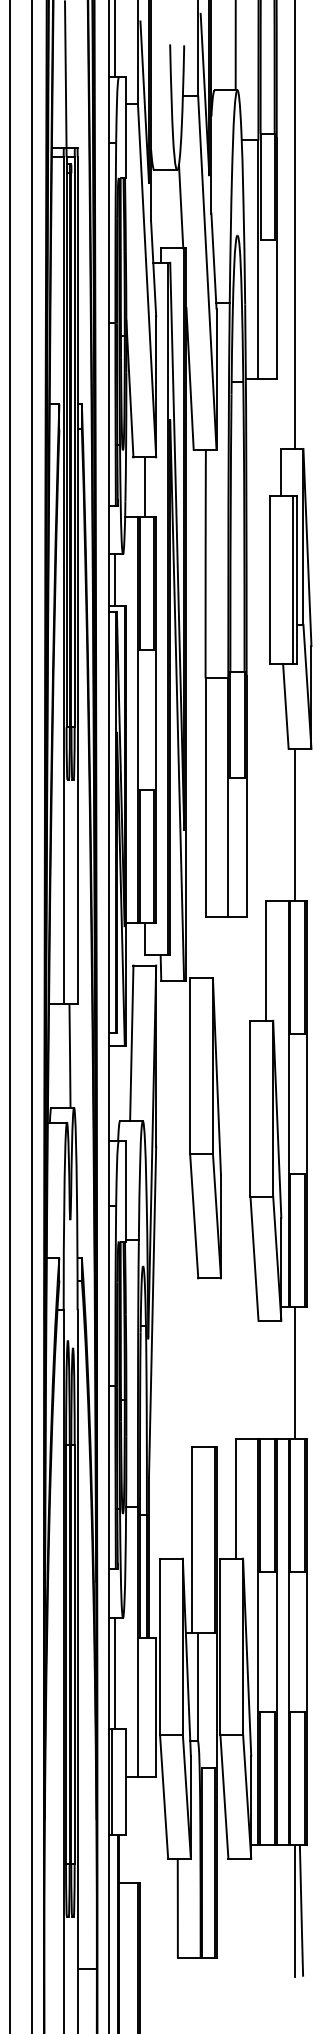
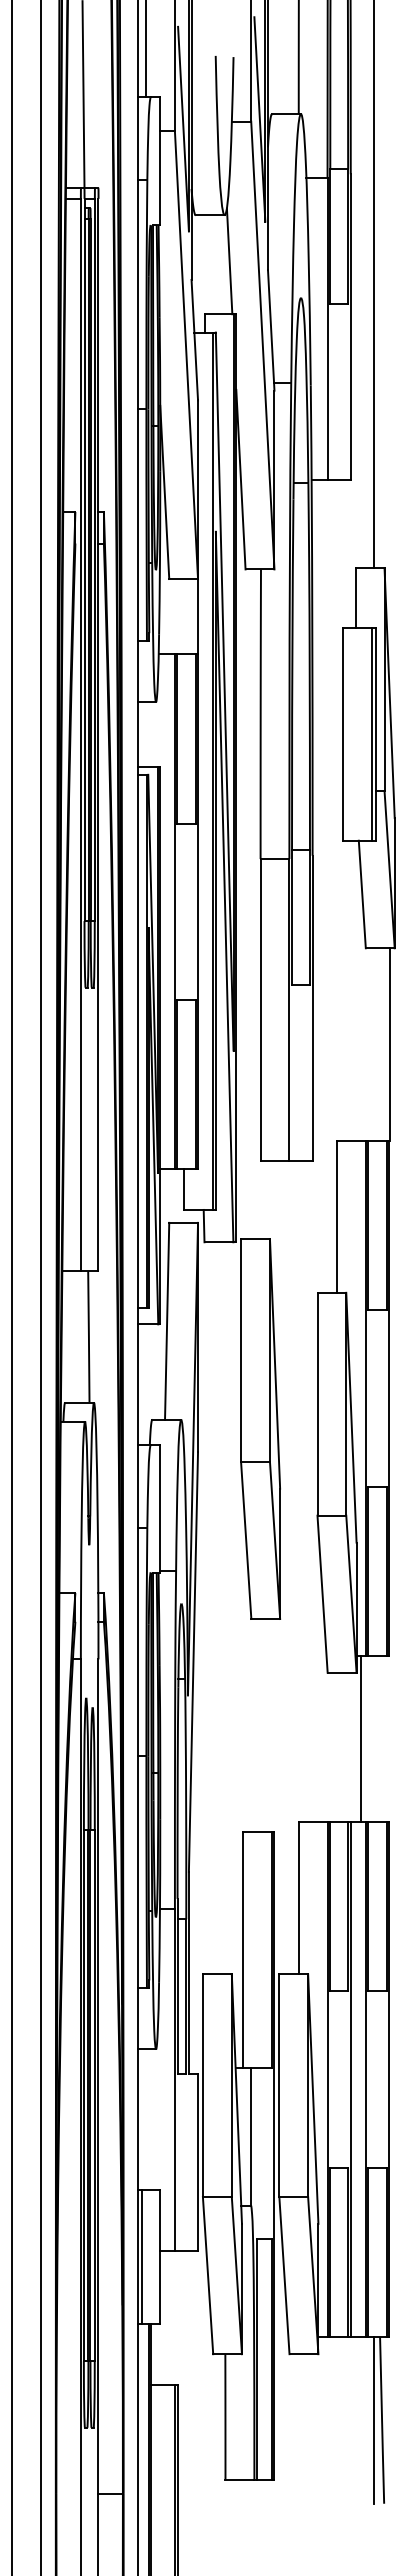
line: (145, 486) -> (198, 616), moved
line: (115, 580) -> (146, 734), removed
line: (295, 824) -> (390, 1044), moved
line: (295, 1372) -> (361, 1738), moved
line: (115, 1673) -> (146, 2119), removed

